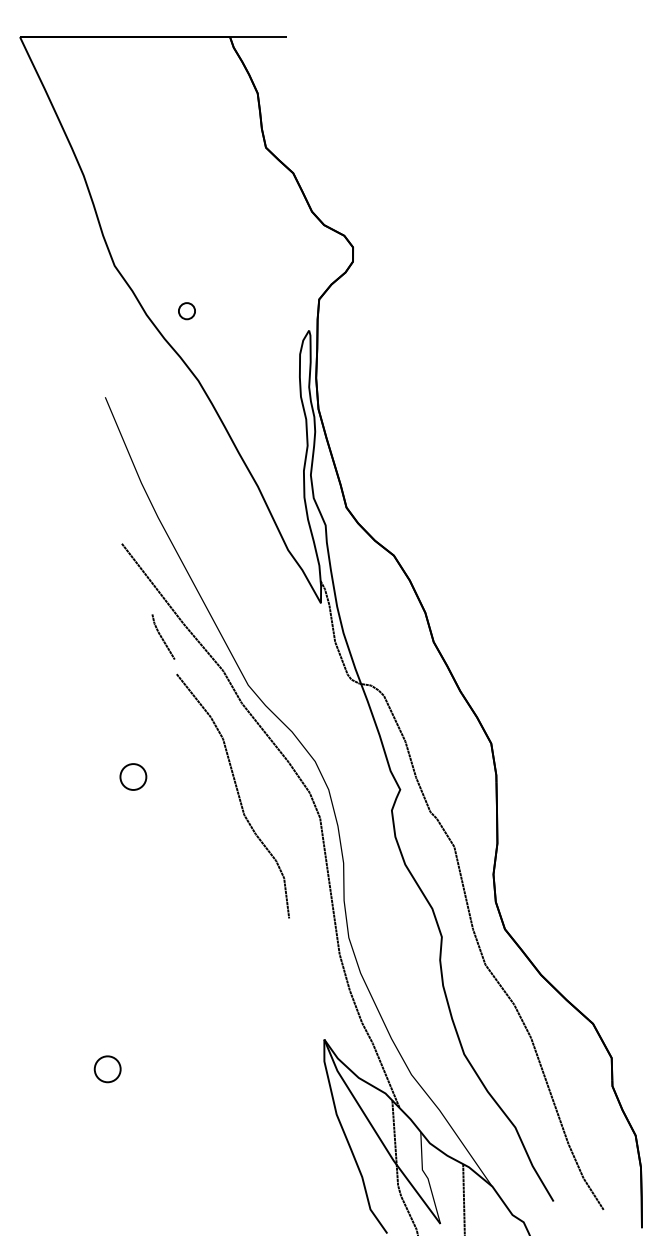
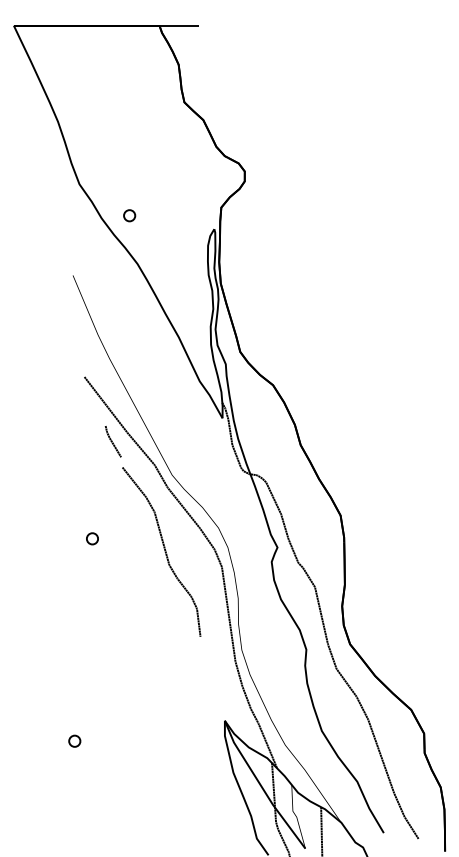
part: (133, 776) -> (92, 538), size x0.62
part: (107, 1067) -> (74, 740), size x0.62

